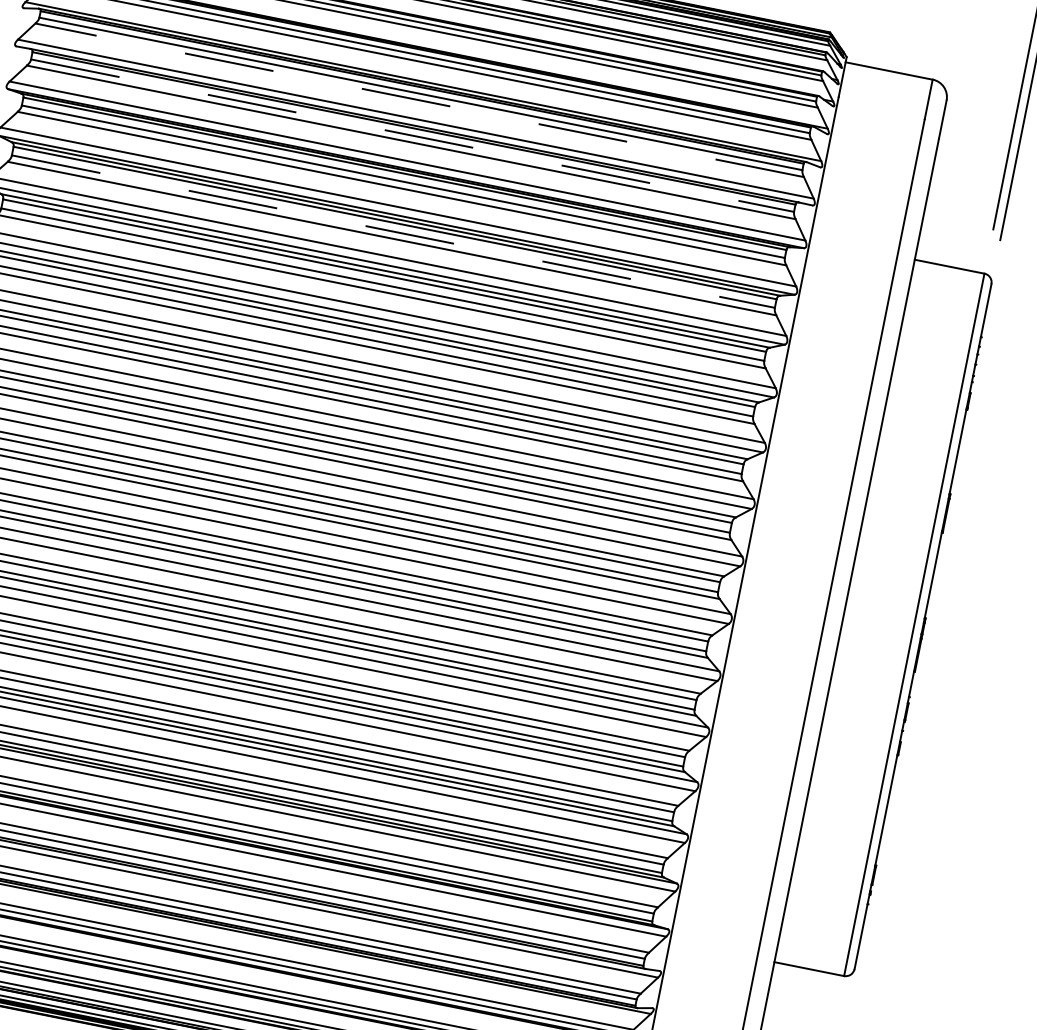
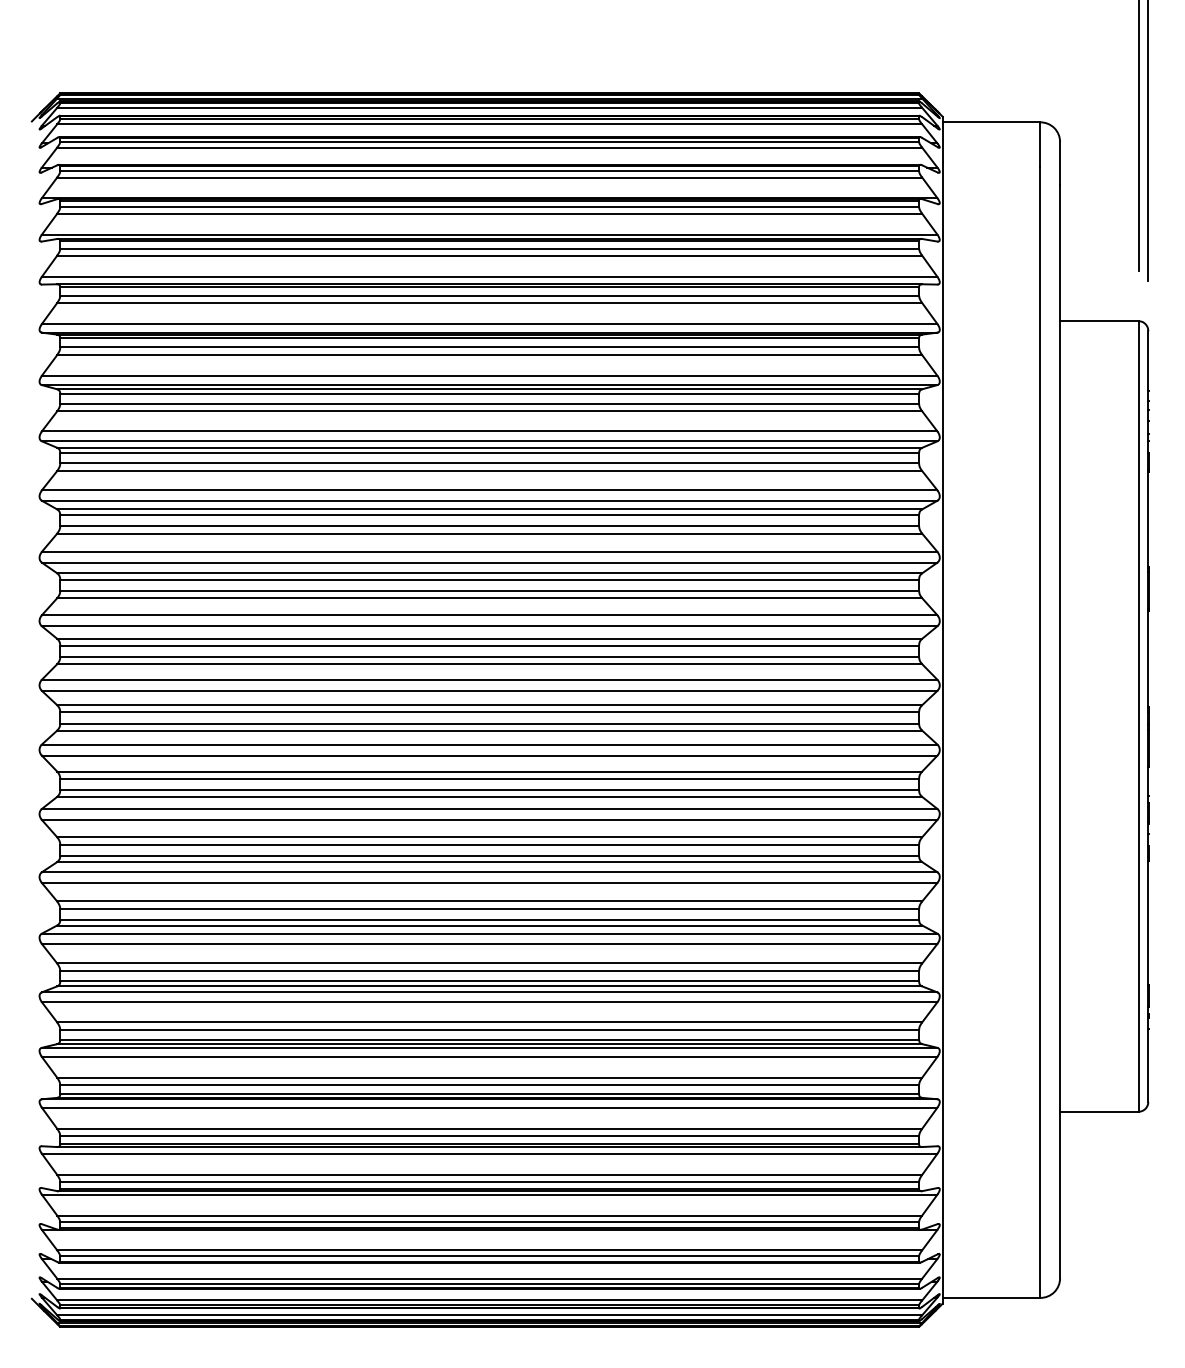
line: (419, 100) -> (489, 255), dashed -> solid
line: (413, 135) -> (490, 295), dashed -> solid
line: (394, 231) -> (490, 403), dashed -> solid

